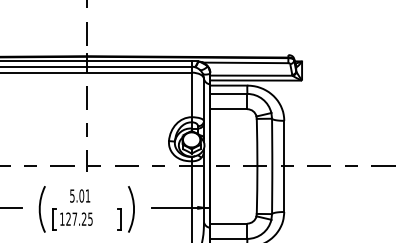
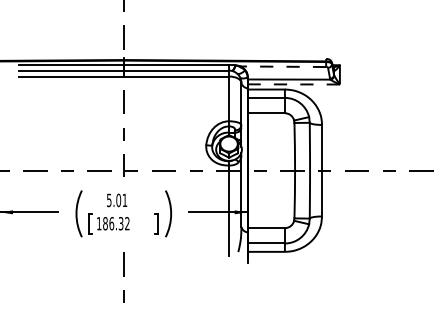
line: (245, 62) -> (283, 66), solid -> dashed
line: (256, 80) -> (294, 84), solid -> dashed
text: (79, 218) -> (116, 223), 127.25 -> 186.32

